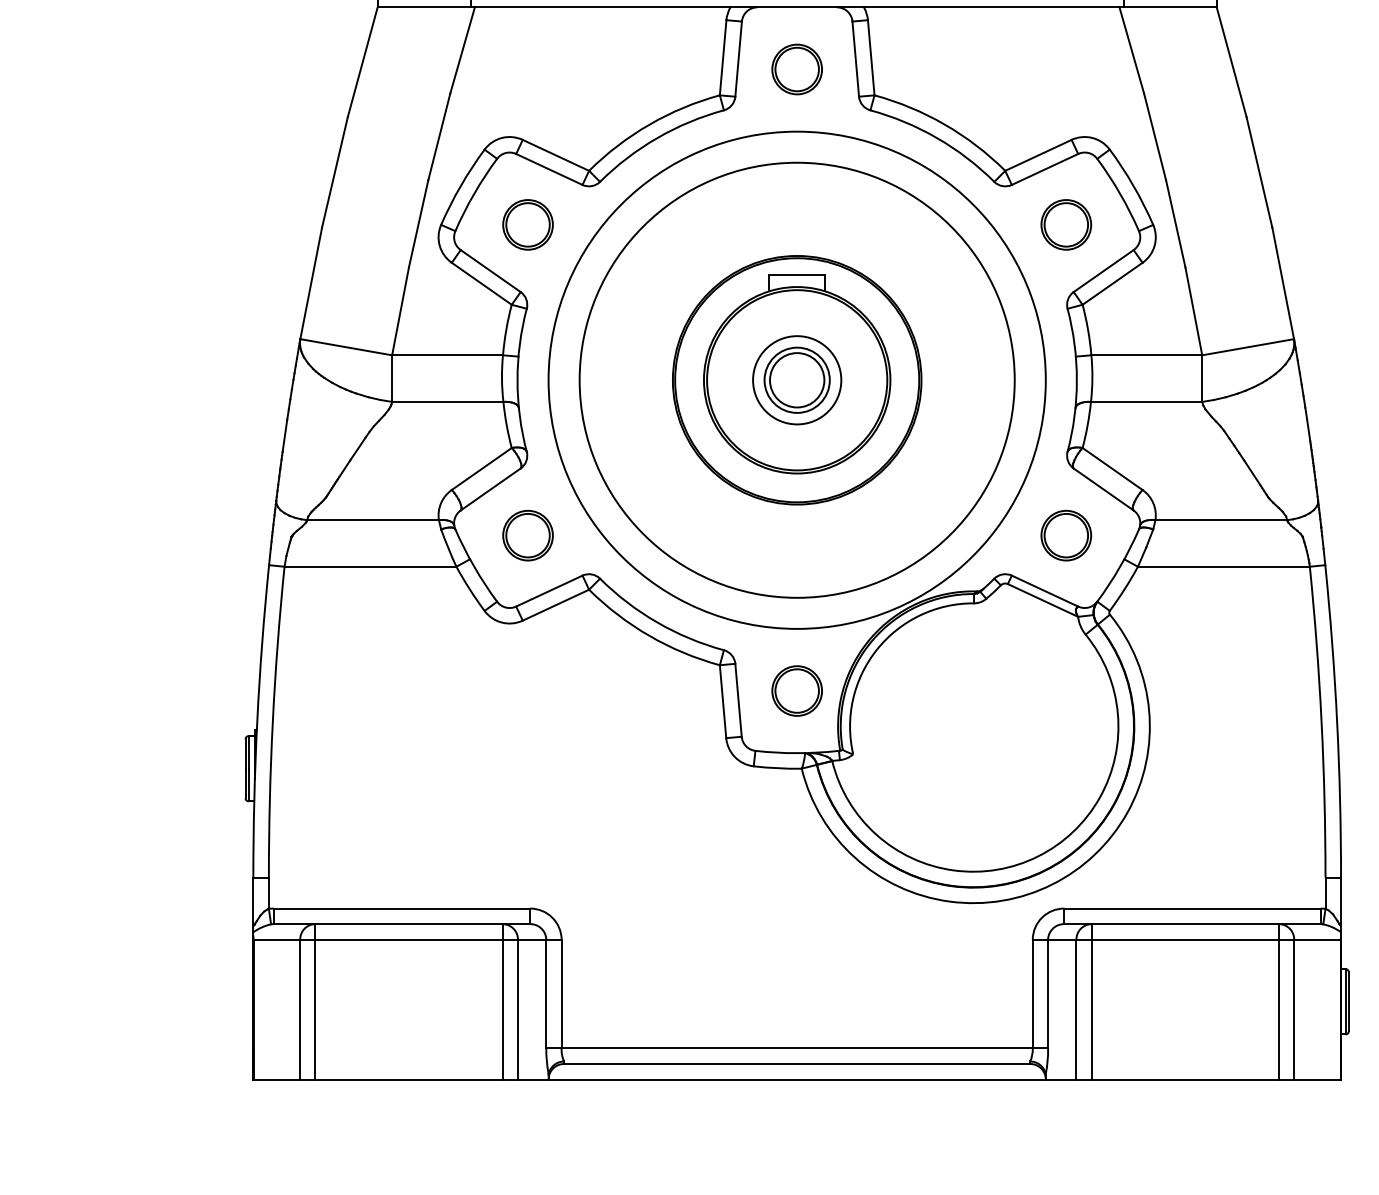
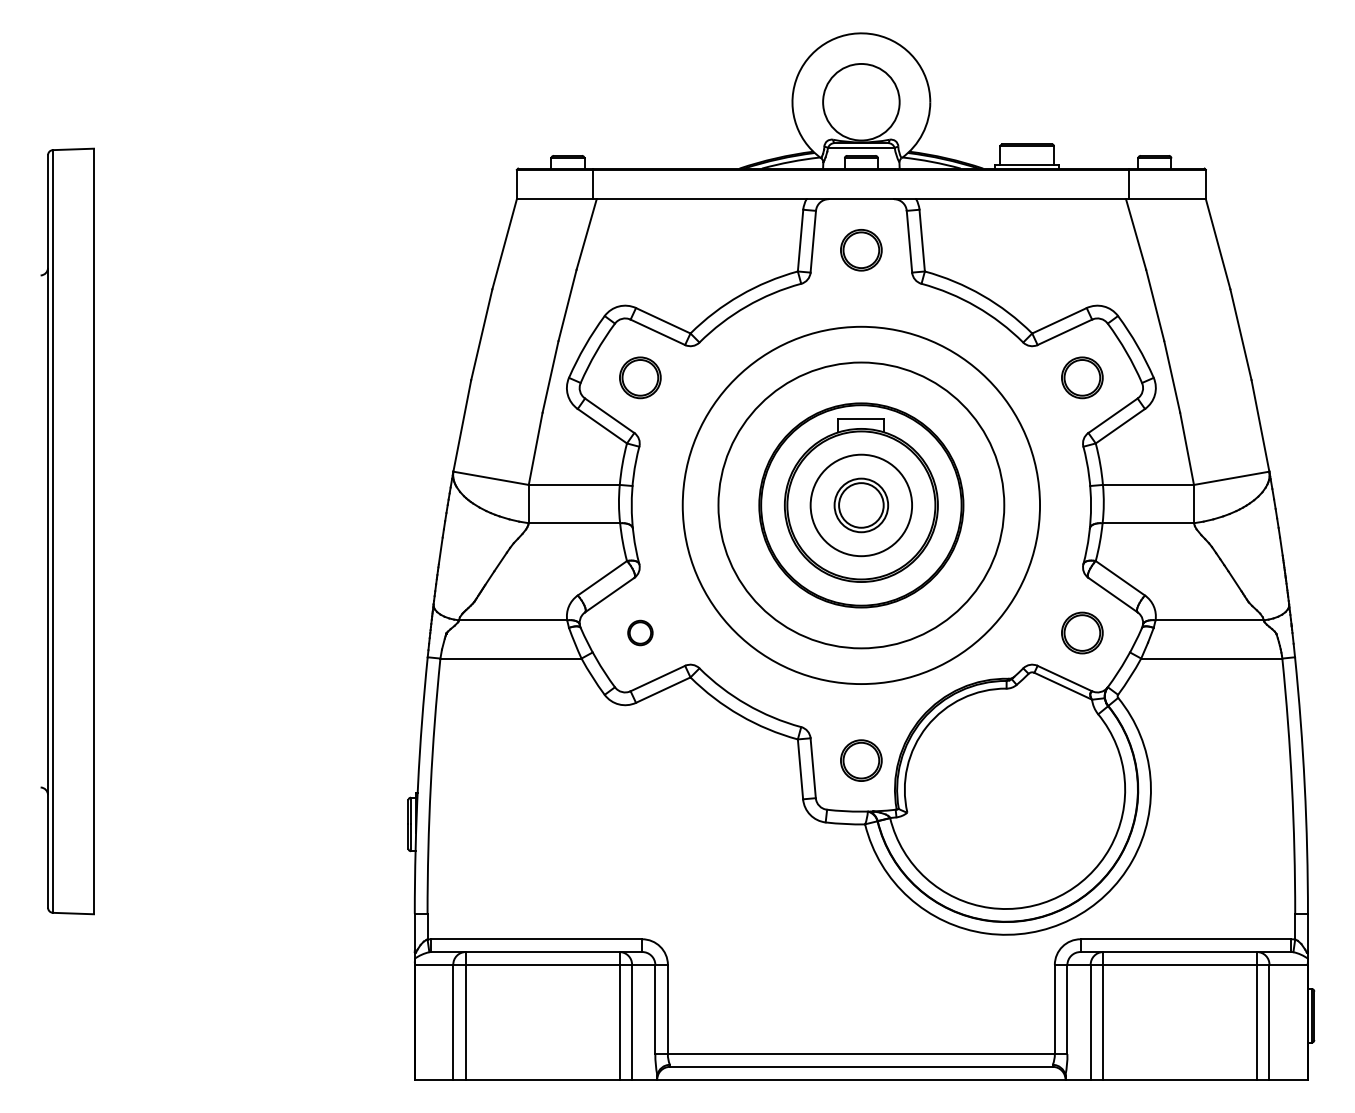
circle: (797, 380) -> (861, 505), size x0.7
circle: (797, 380) -> (861, 505), size x1.4
part: (528, 535) -> (640, 632), size x0.6

